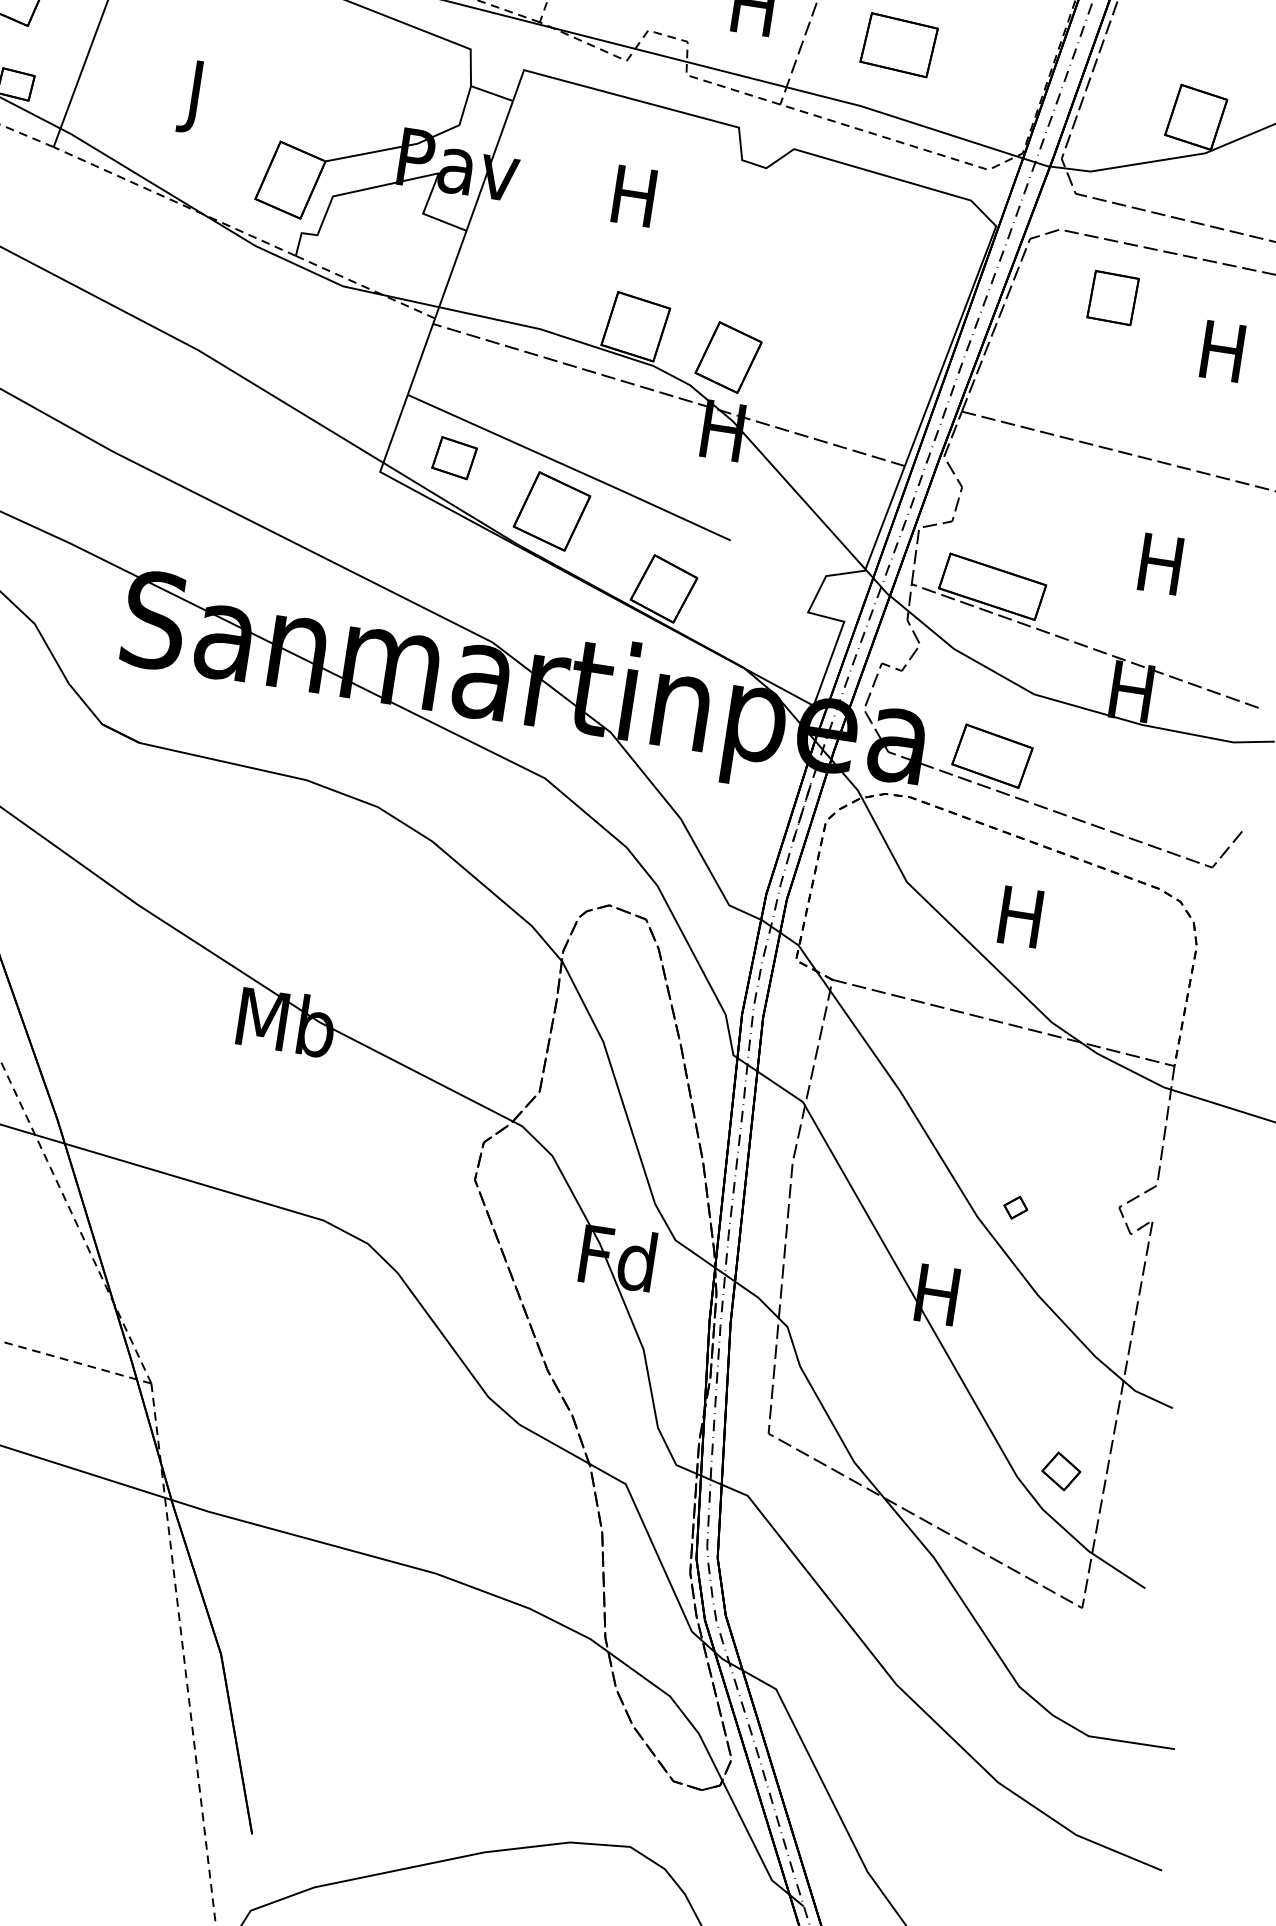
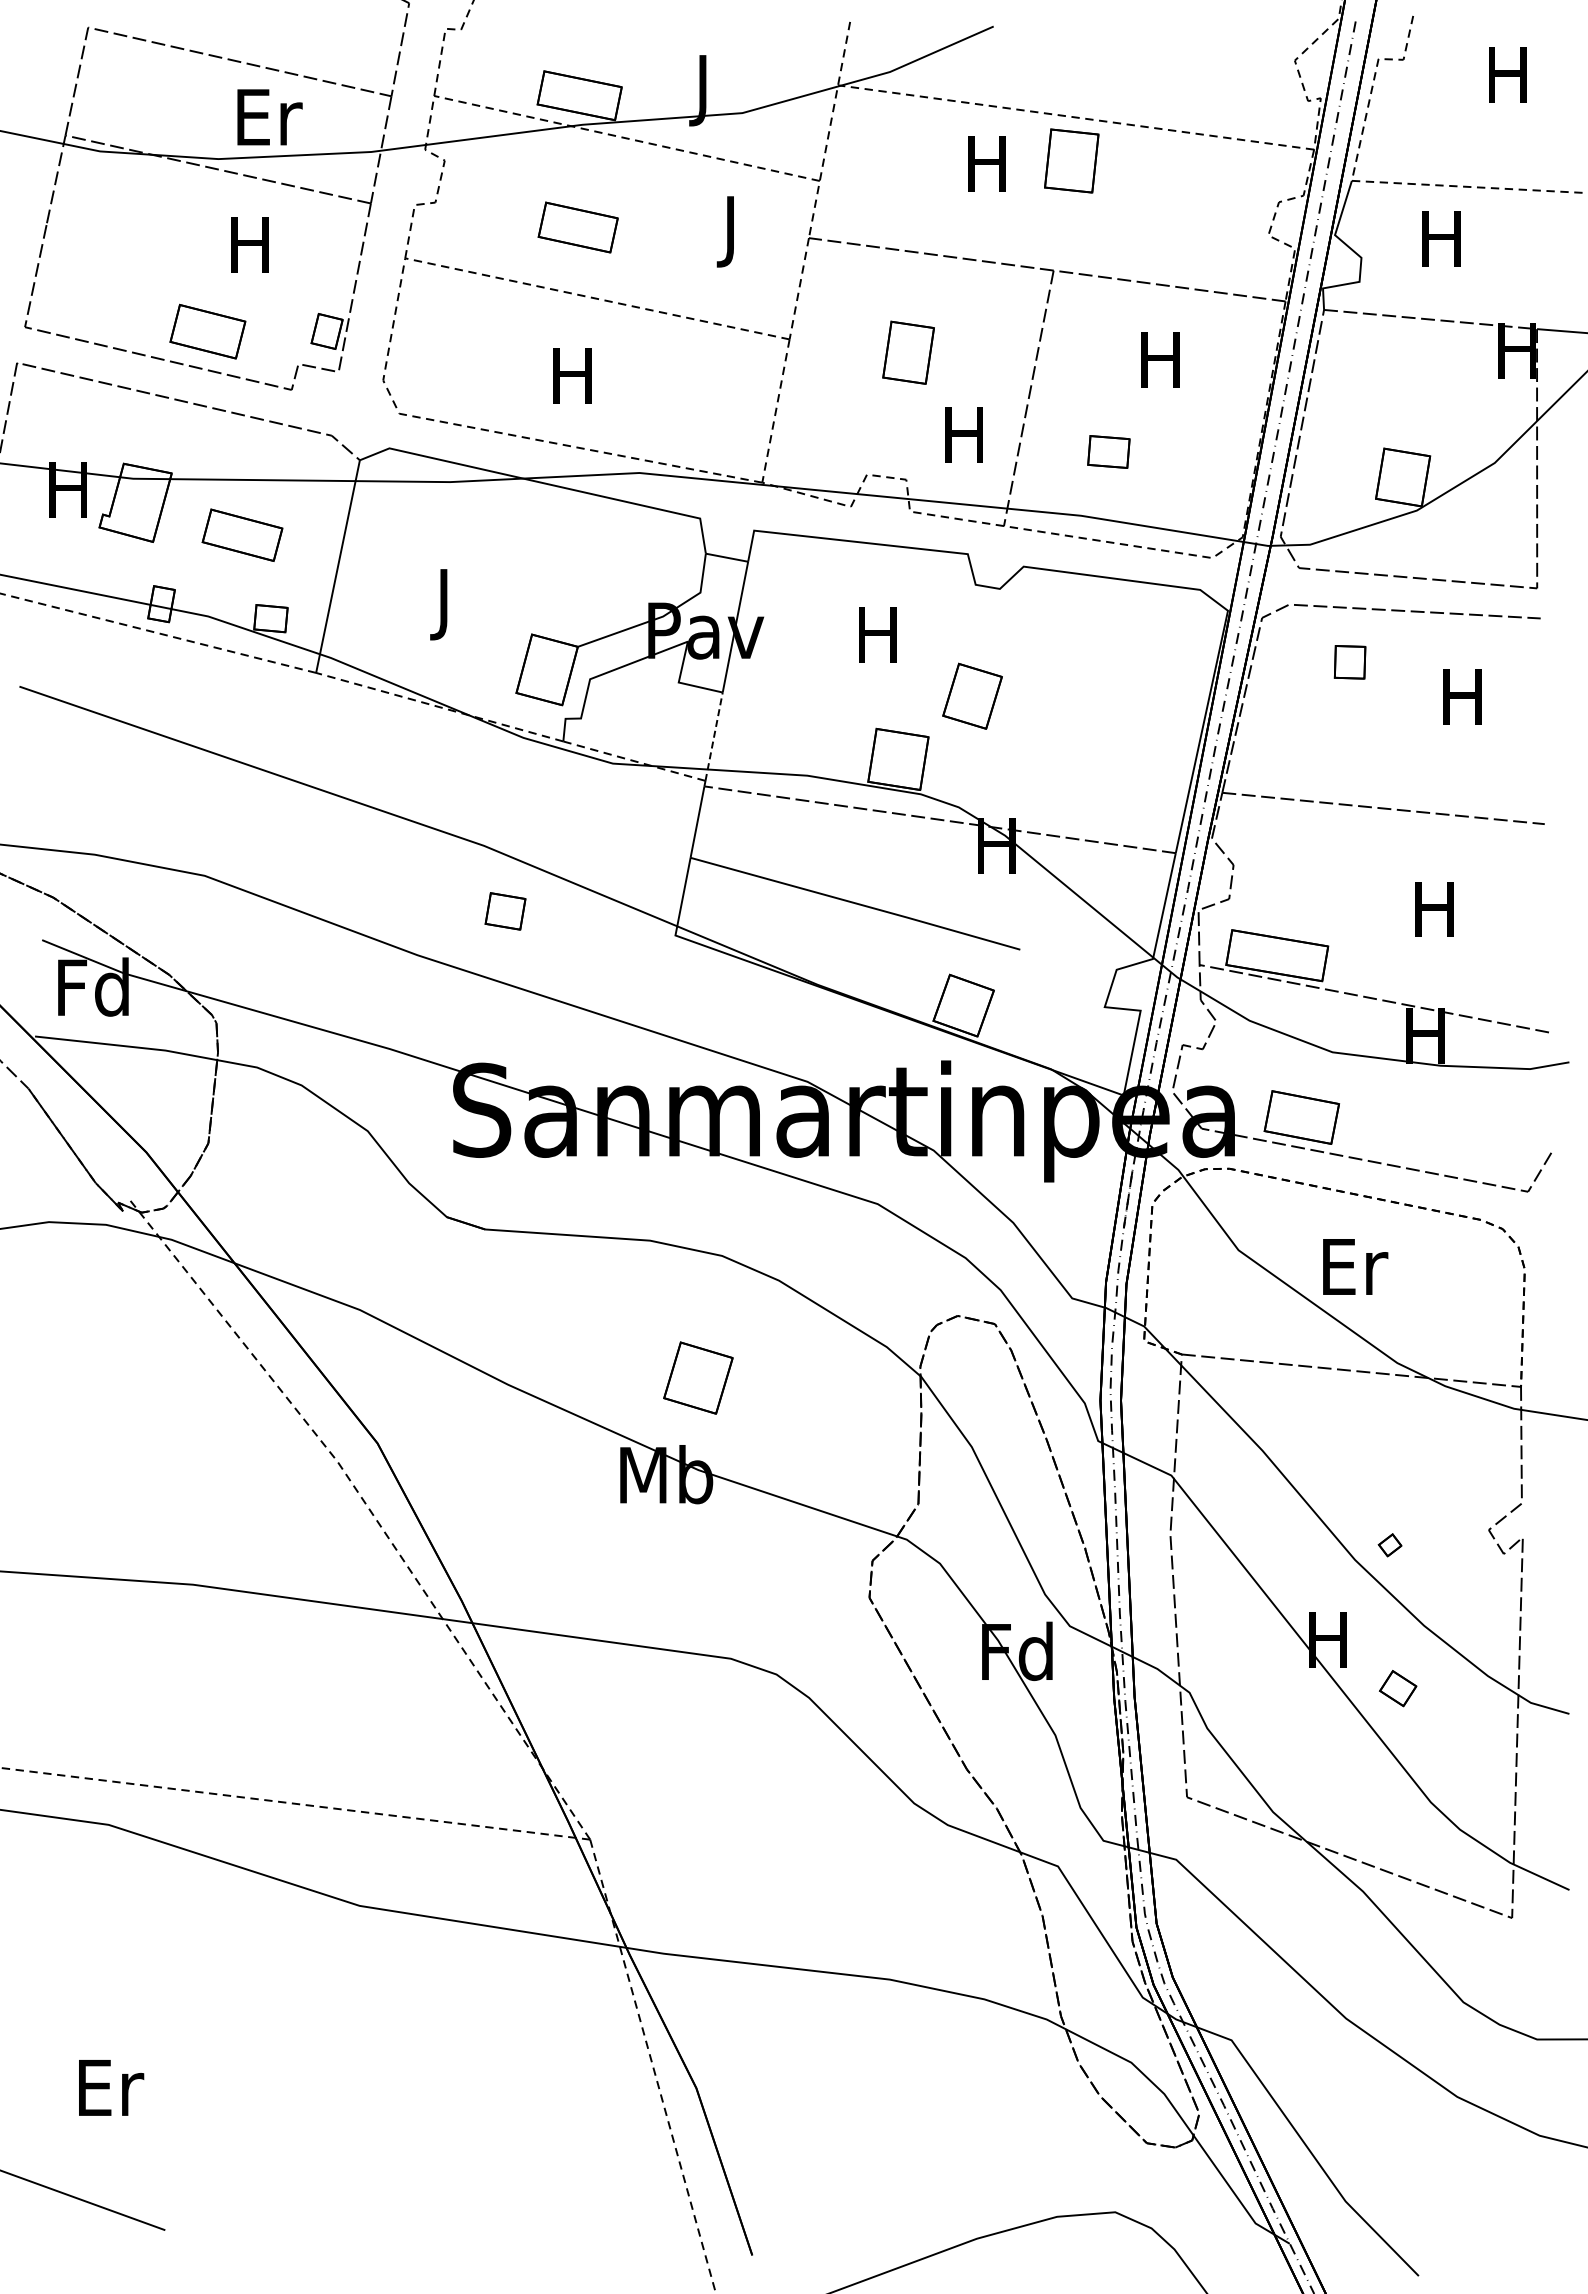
part: (898, 44) -> (1108, 451), size x0.6
line: (451, 274) -> (714, 736), solid -> dashed
part: (1112, 298) -> (1349, 662), size x0.7
part: (728, 356) -> (972, 695), moved
part: (454, 458) -> (505, 911), moved
part: (552, 510) -> (698, 1377), moved
text: (1024, 917) -> (1355, 1266), H -> Er
part: (1061, 1471) -> (1398, 1688), moved

